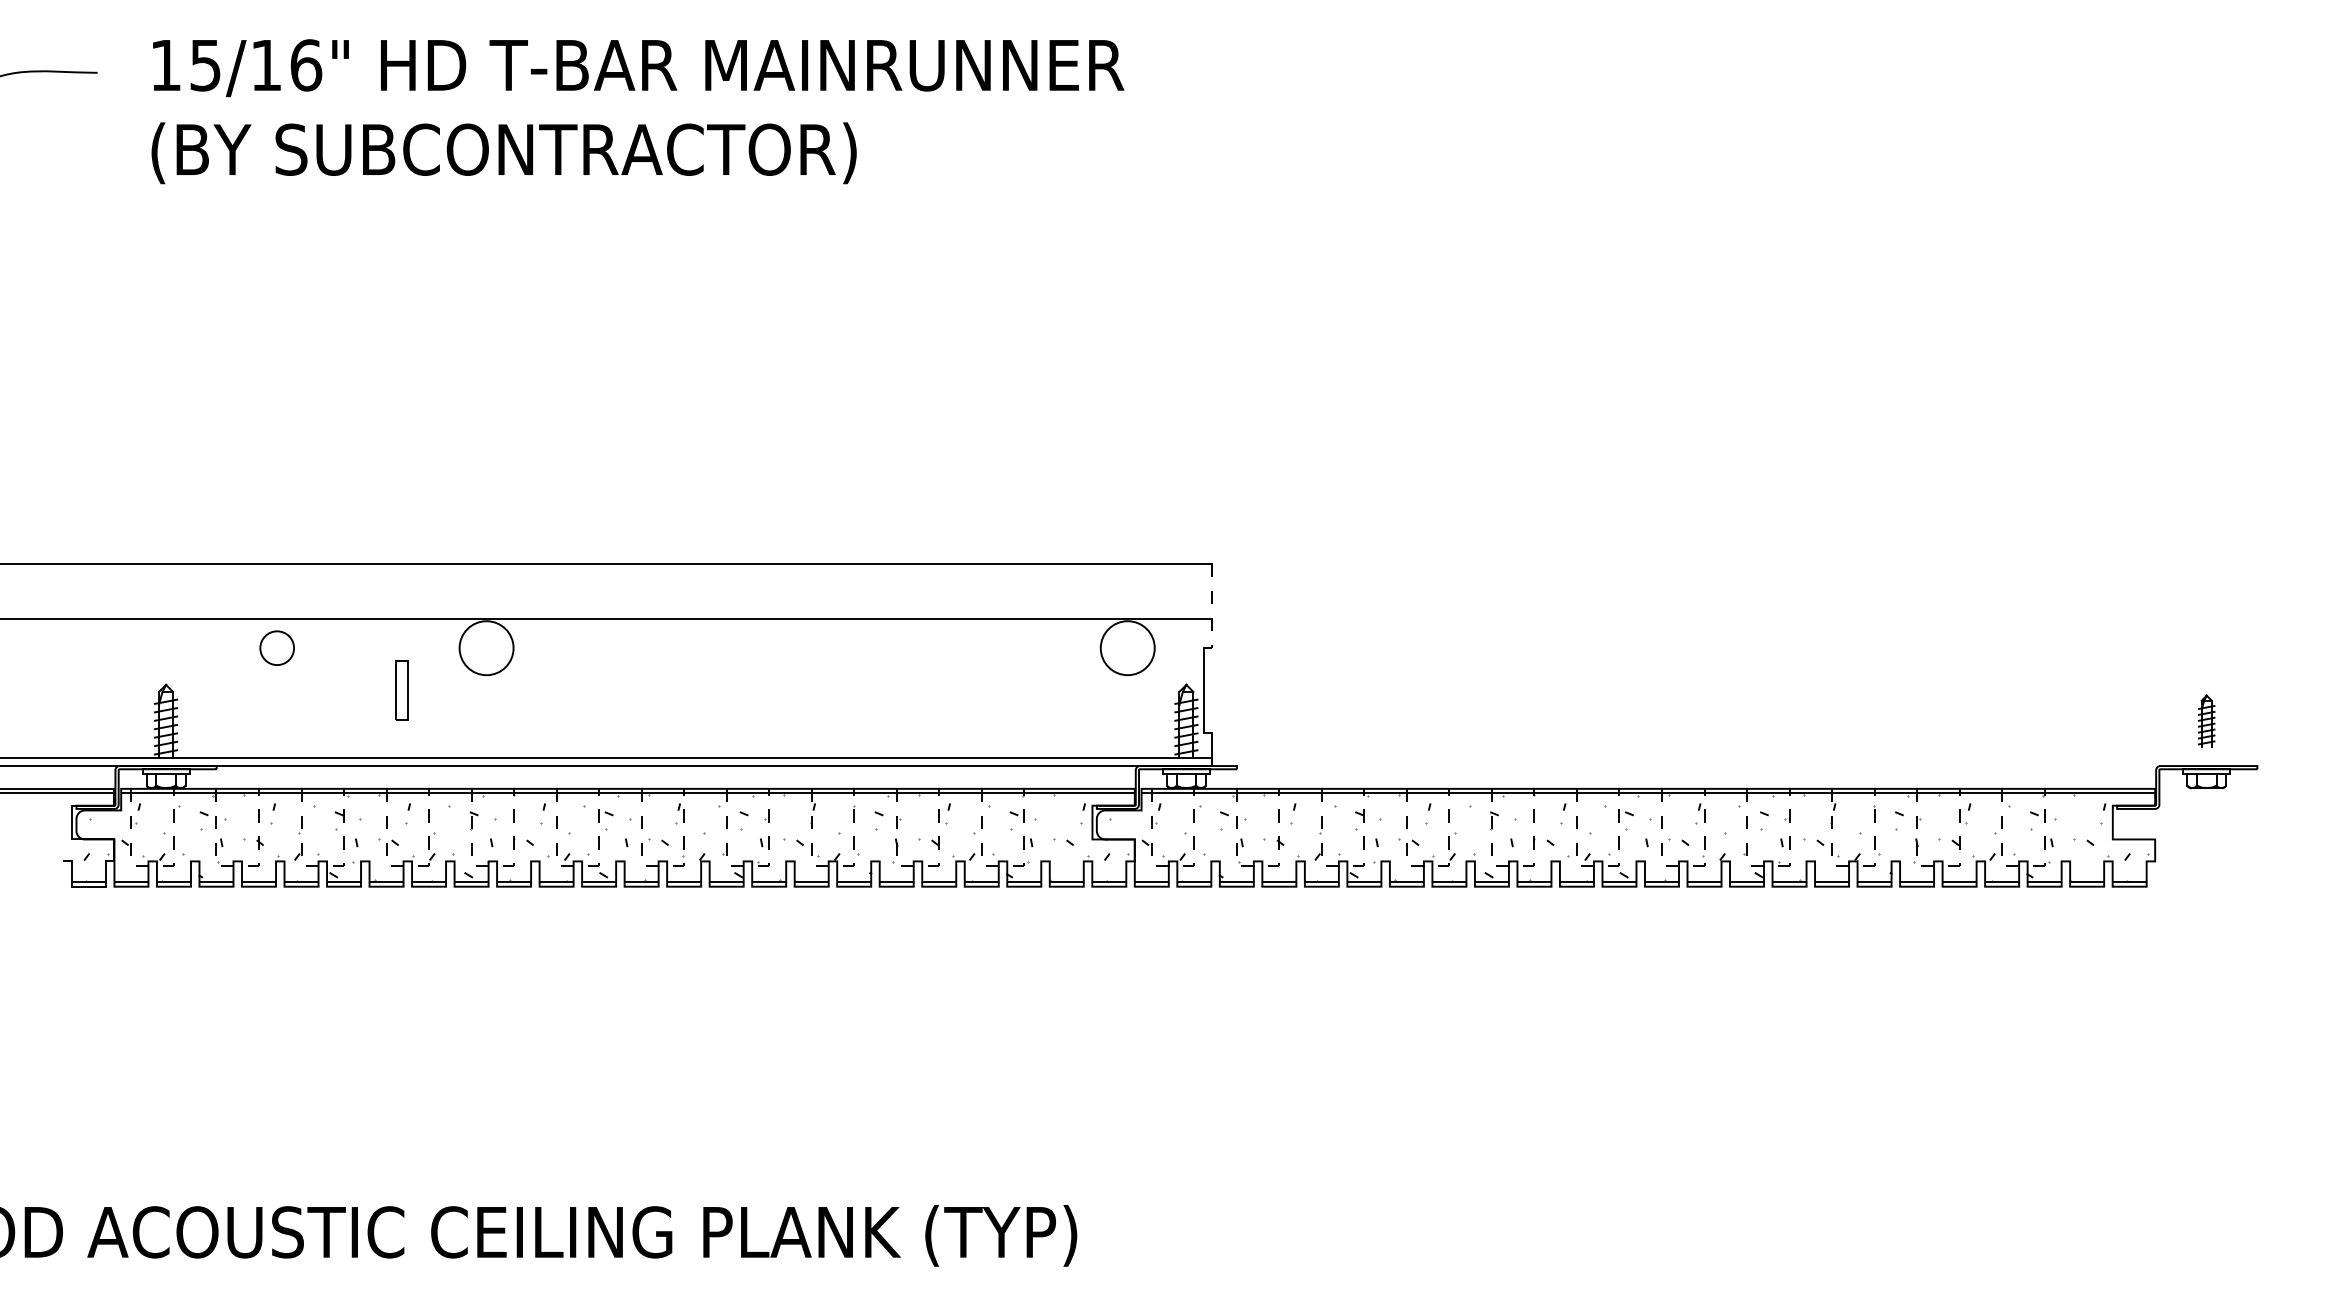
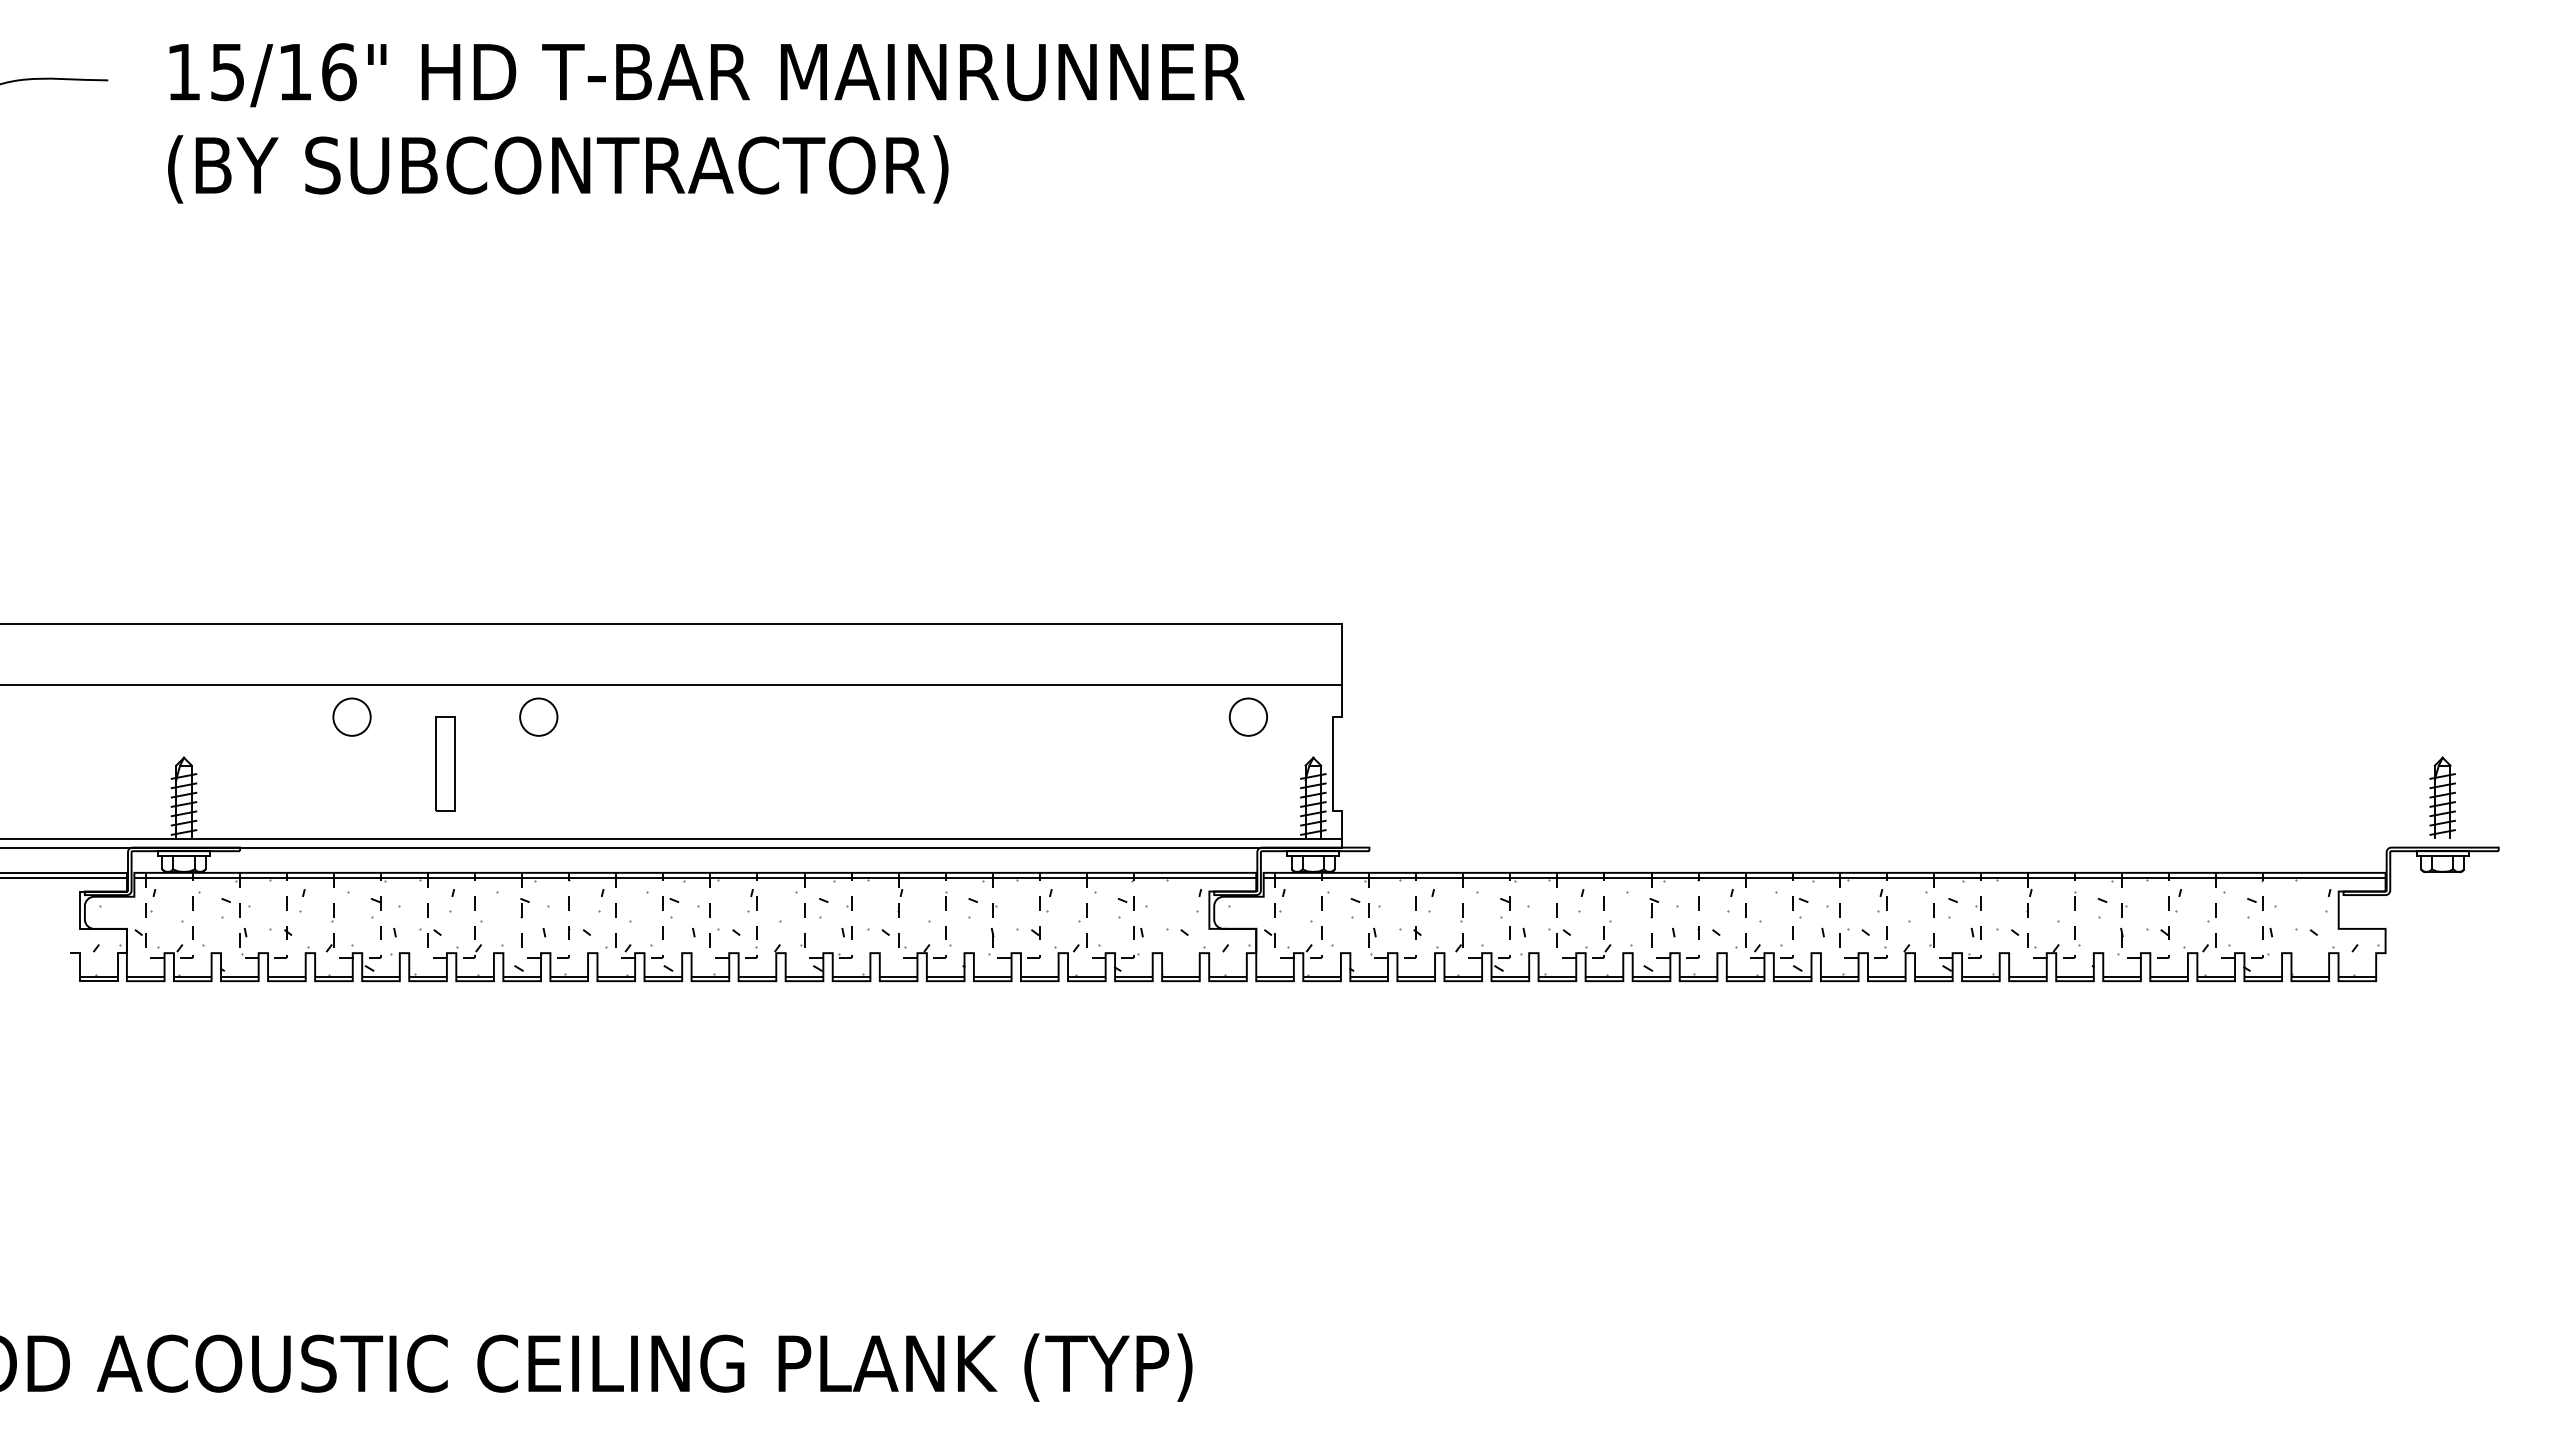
line: (1211, 606) -> (1341, 670), dashed -> solid
circle: (276, 647) -> (351, 716), moved
circle: (486, 647) -> (538, 716), size x0.62
circle: (1127, 647) -> (1248, 716), size x0.62
part: (402, 690) -> (445, 763), size x1.43
part: (2206, 720) -> (2442, 797), size x1.43

